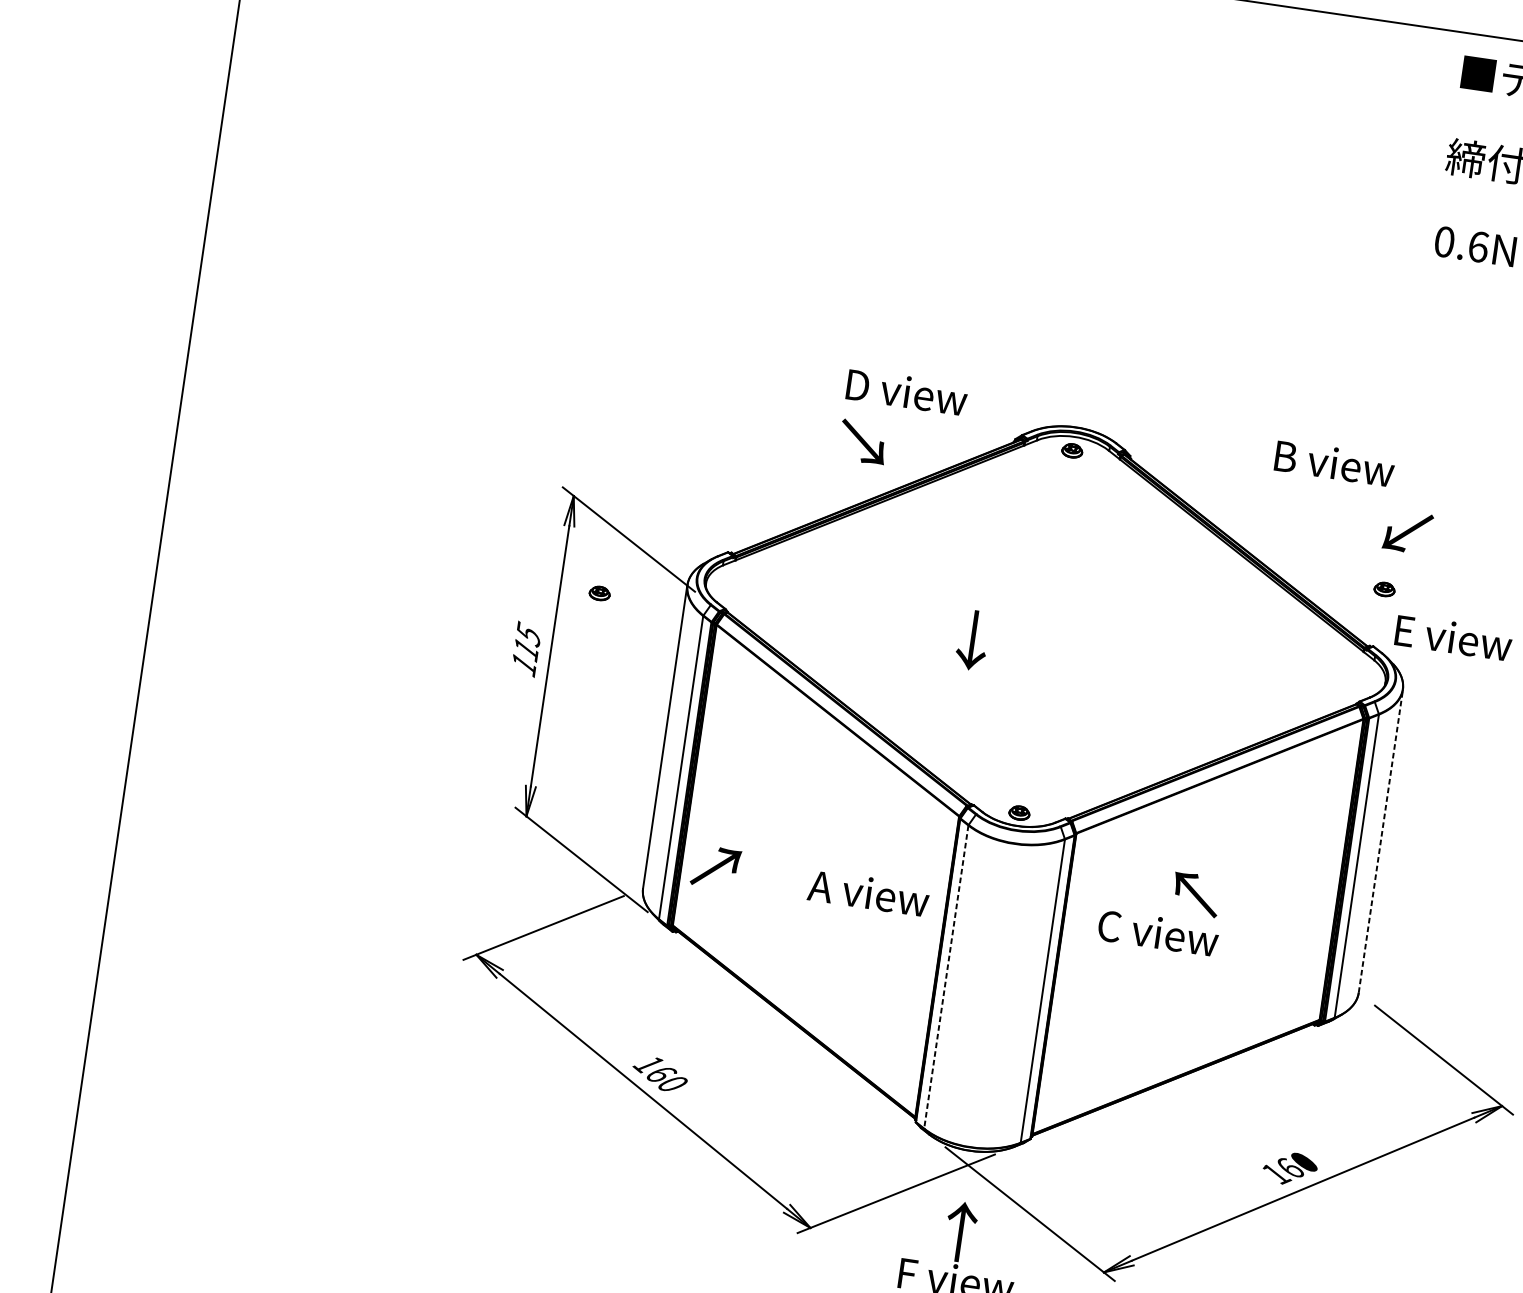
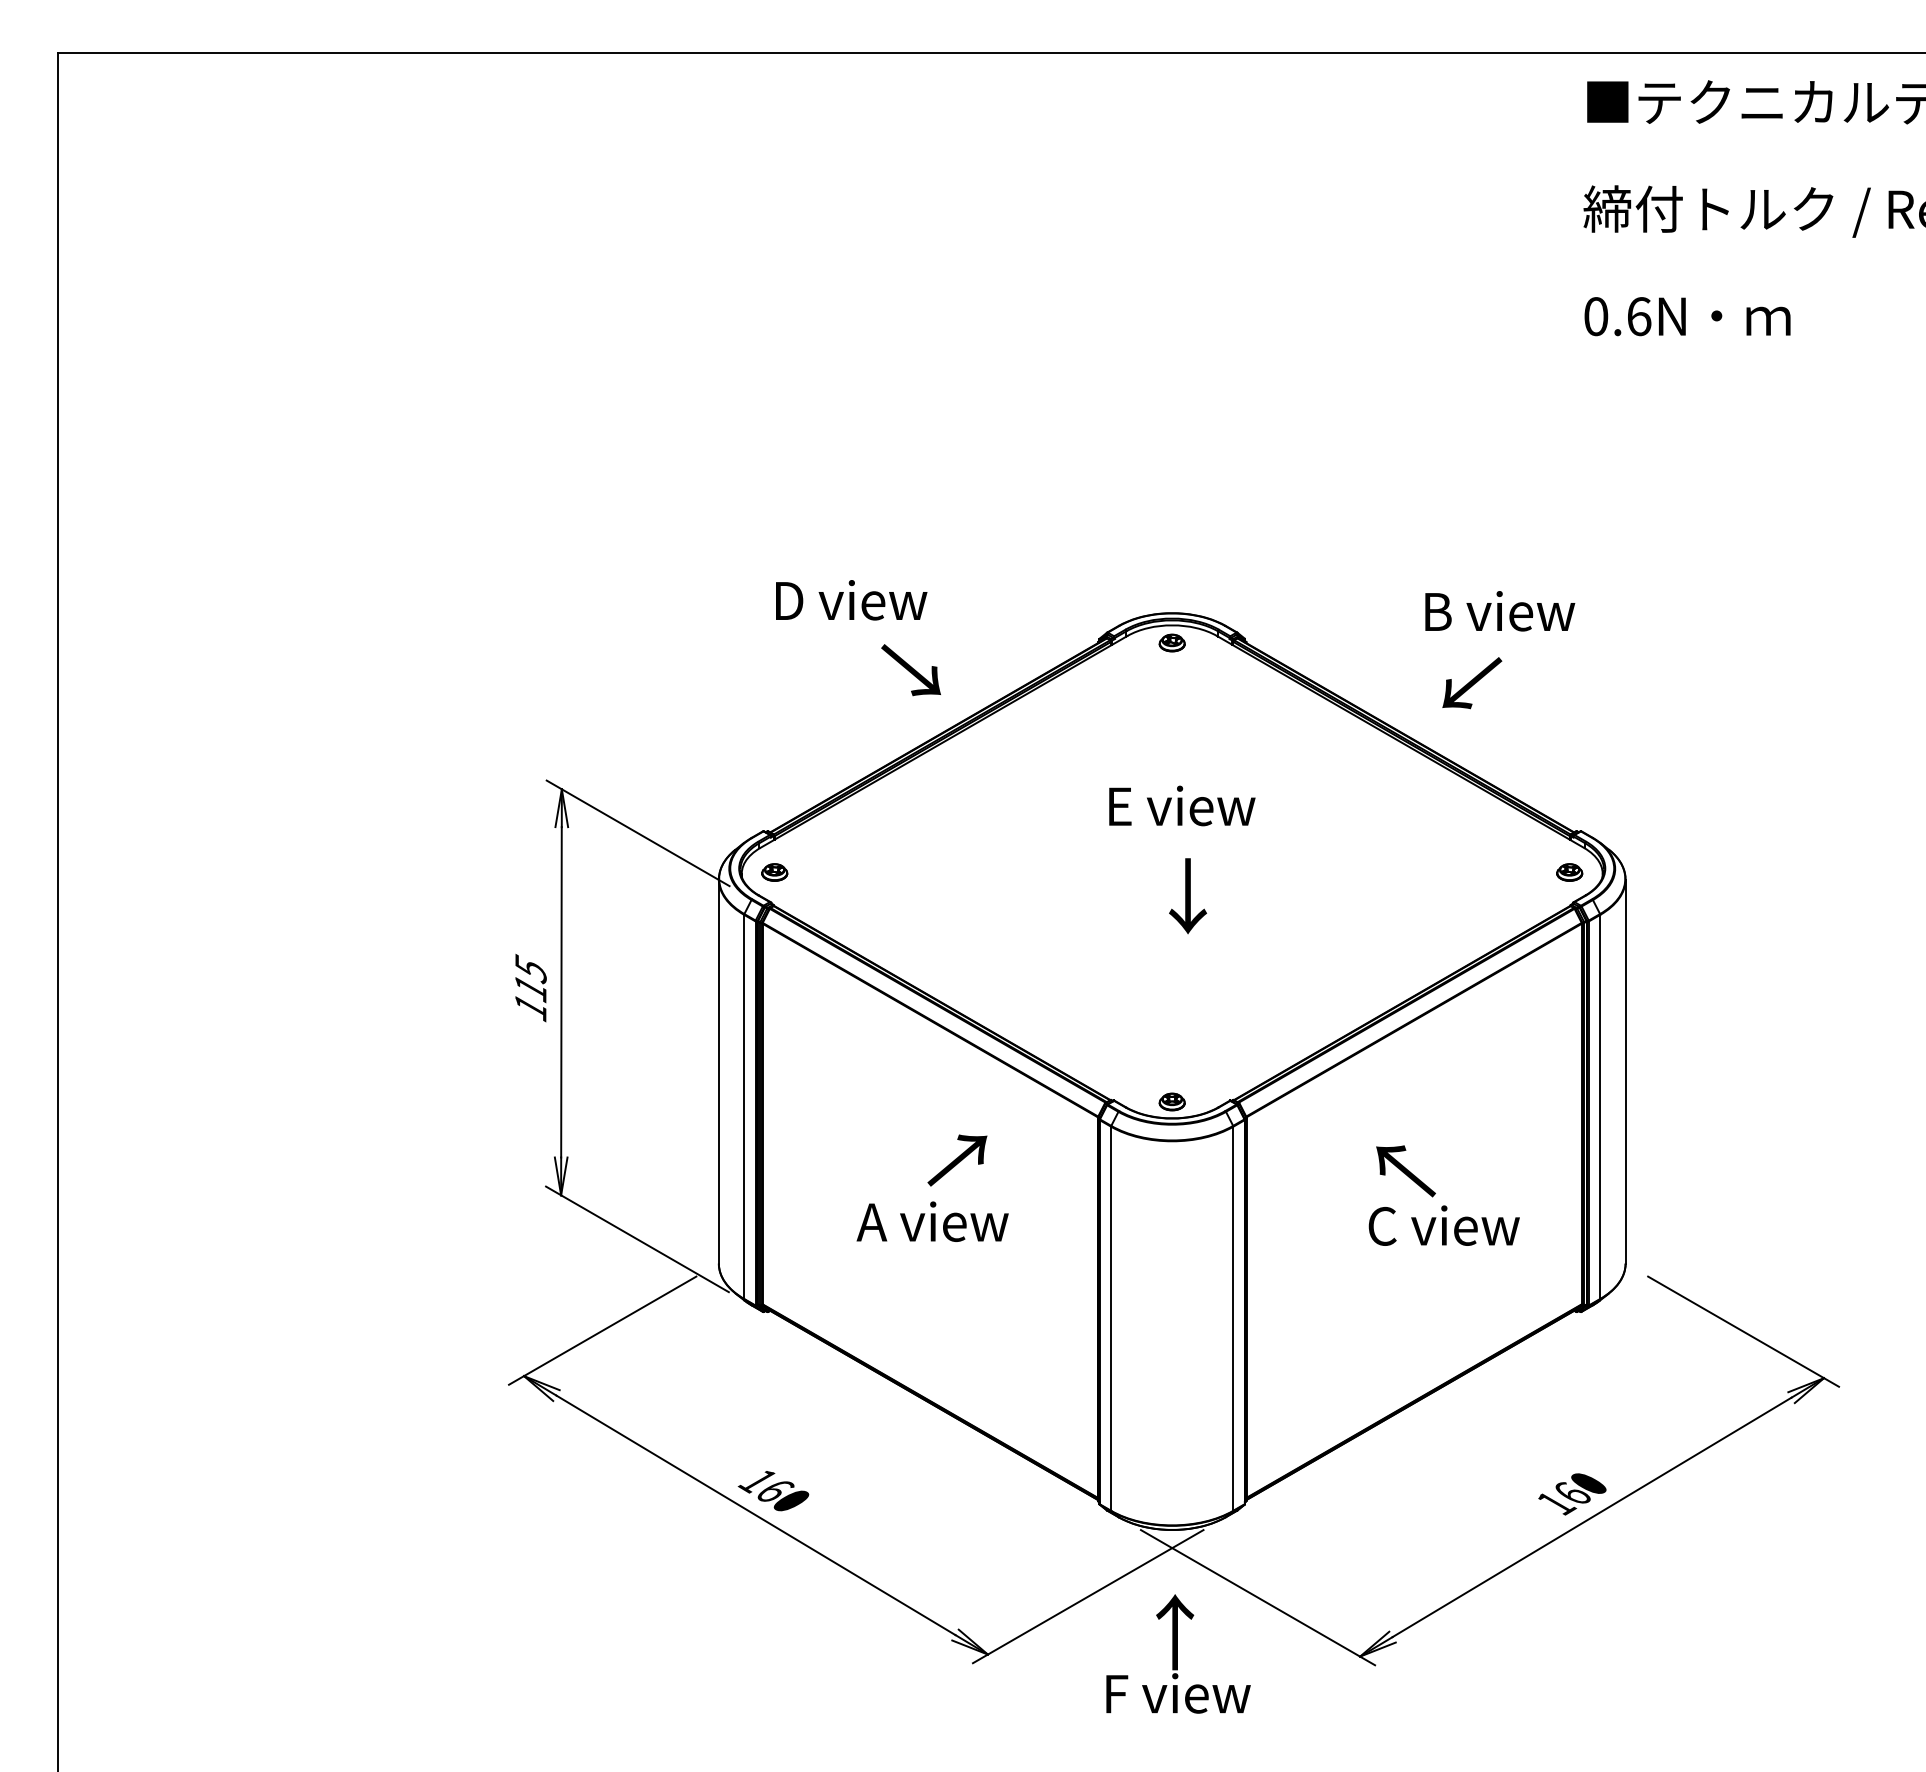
text: (907, 392) -> (851, 600), moved
text: (1408, 532) -> (1472, 683), moved
part: (1384, 589) -> (1569, 872), moved
part: (599, 593) -> (774, 872), moved
text: (1454, 637) -> (1182, 805), moved
text: (972, 640) -> (1187, 896), moved
line: (1380, 841) -> (1625, 1071), dashed -> solid
text: (715, 867) -> (957, 1160), moved
text: (868, 893) -> (932, 1221), moved
text: (1157, 932) -> (1443, 1225), moved
line: (946, 977) -> (1111, 1319), dashed -> solid

